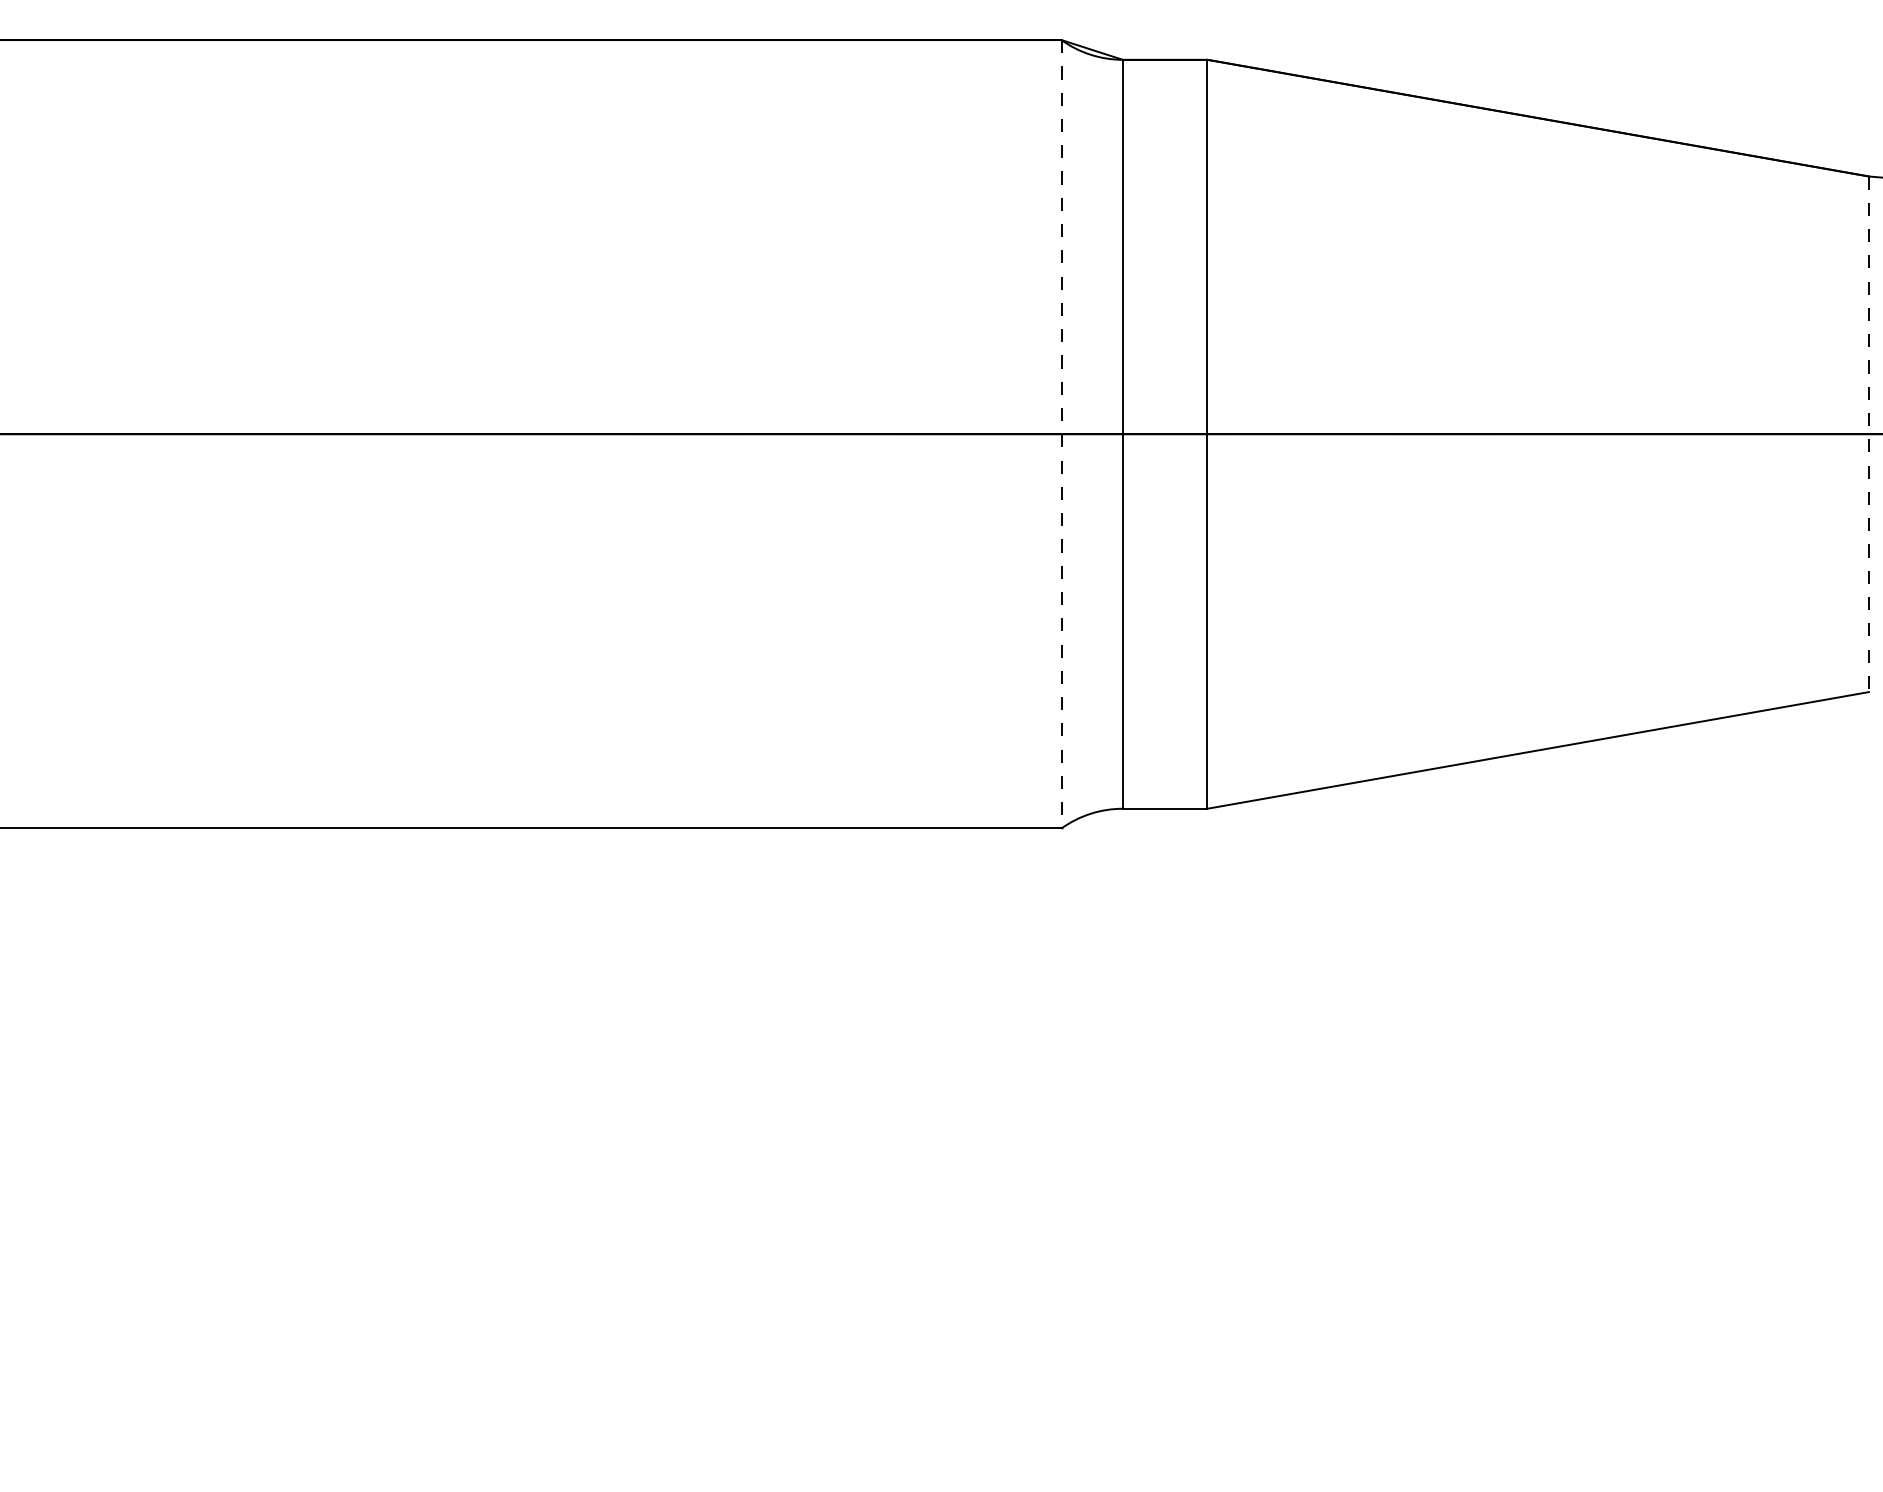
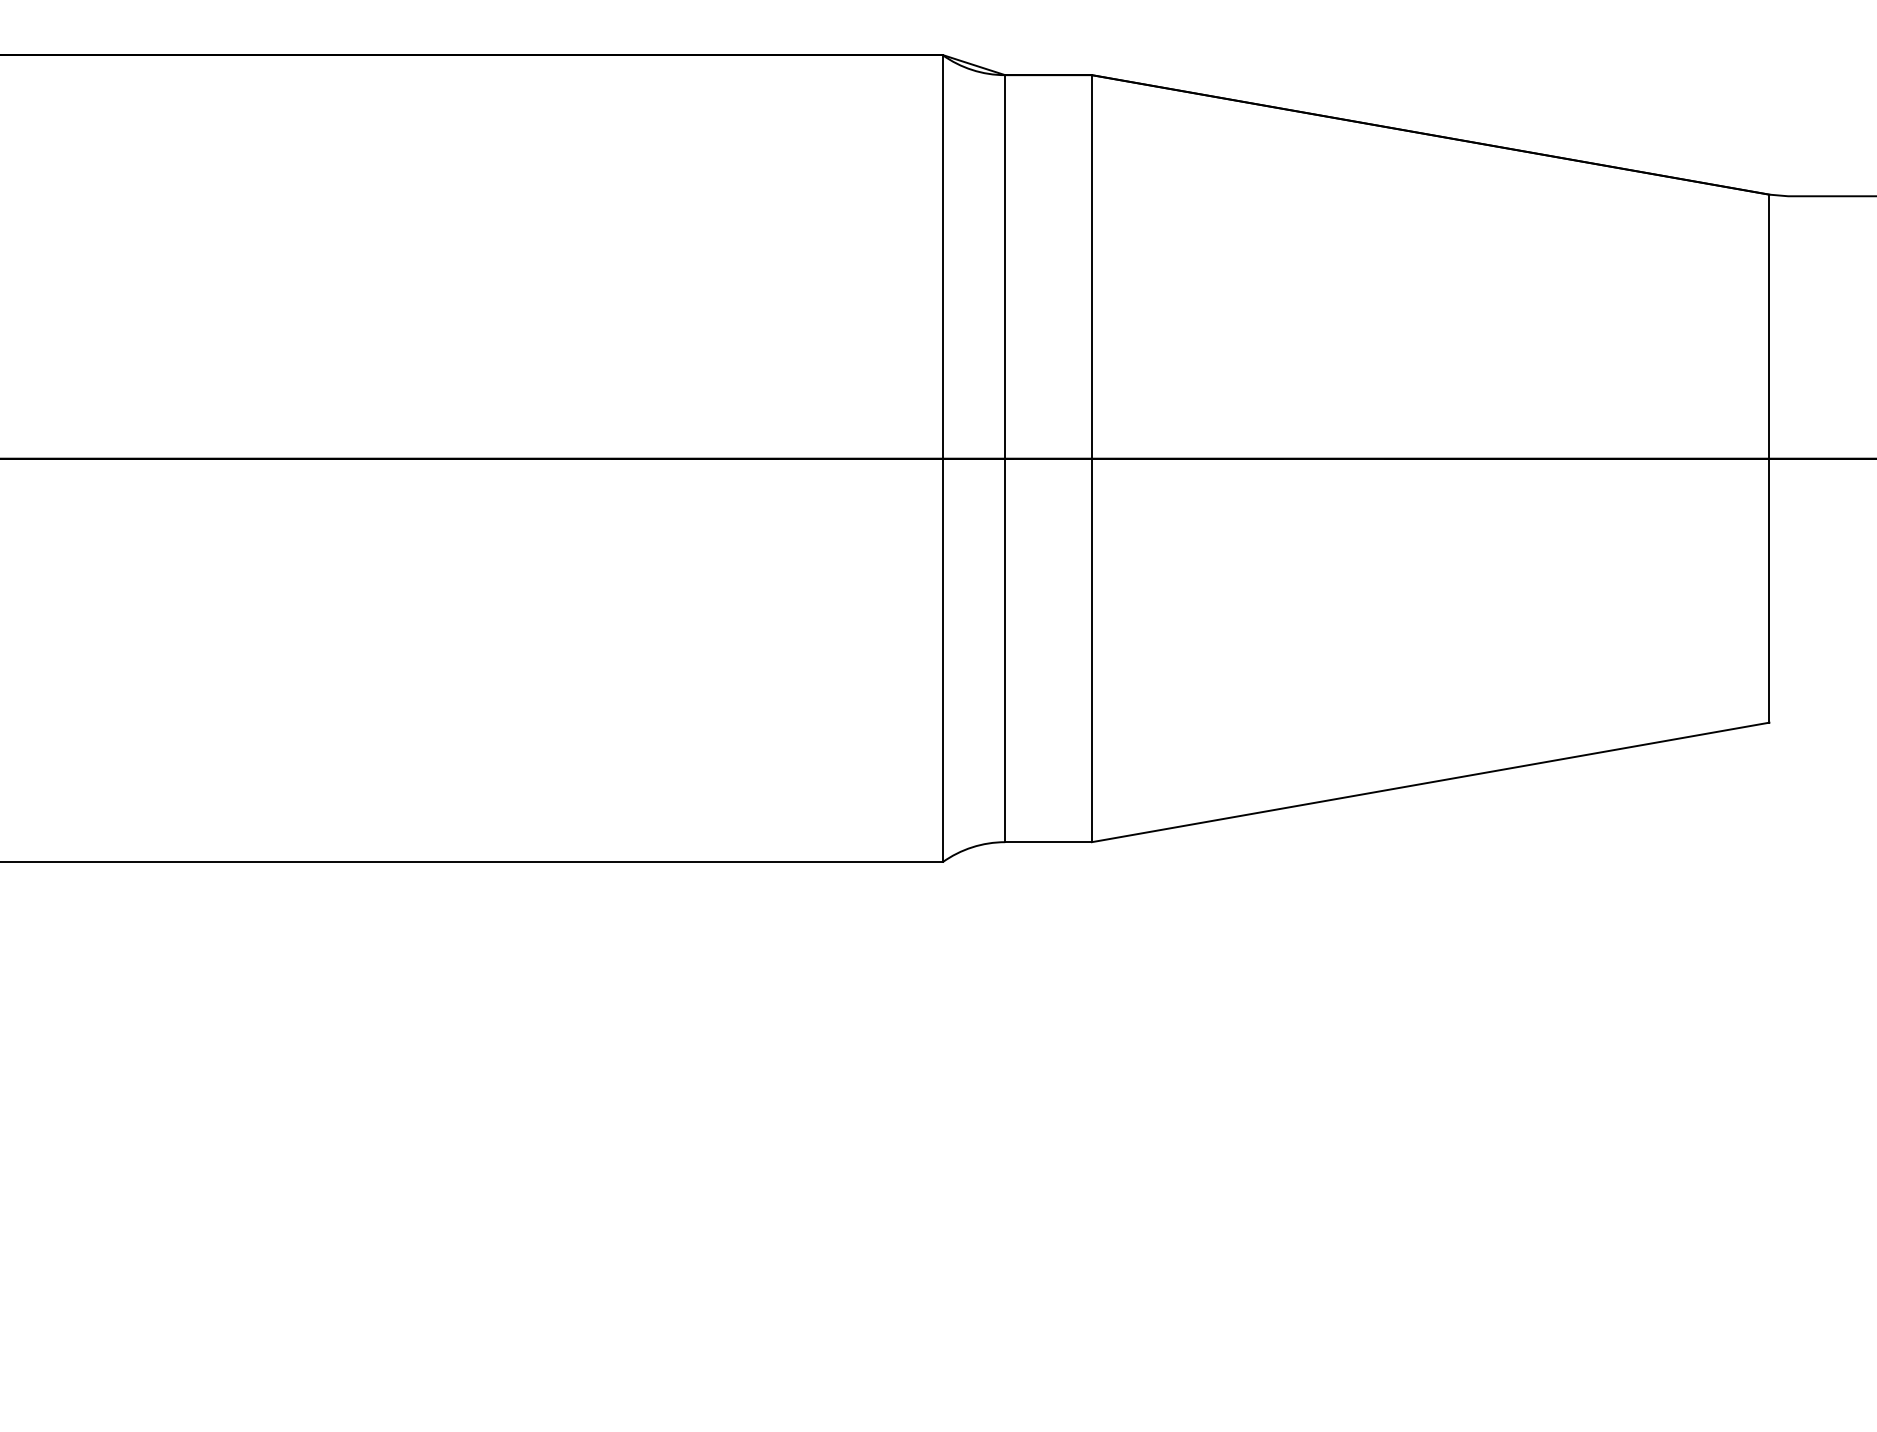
line: (1061, 434) -> (942, 458), dashed -> solid
line: (1869, 434) -> (1769, 458), dashed -> solid

